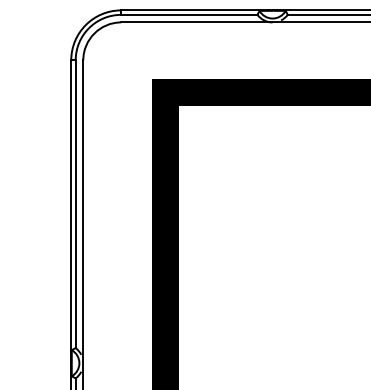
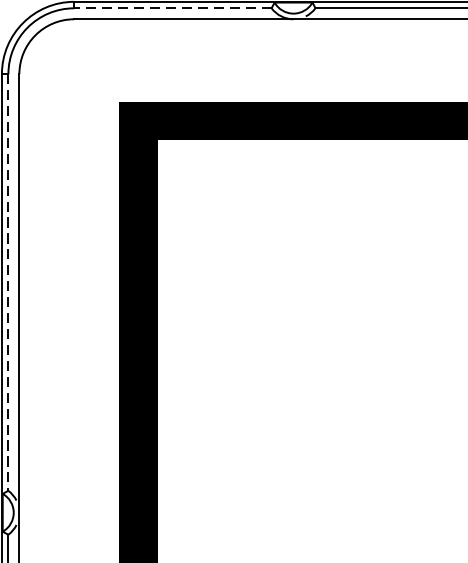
line: (188, 14) -> (171, 7), solid -> dashed
line: (75, 204) -> (8, 282), solid -> dashed

